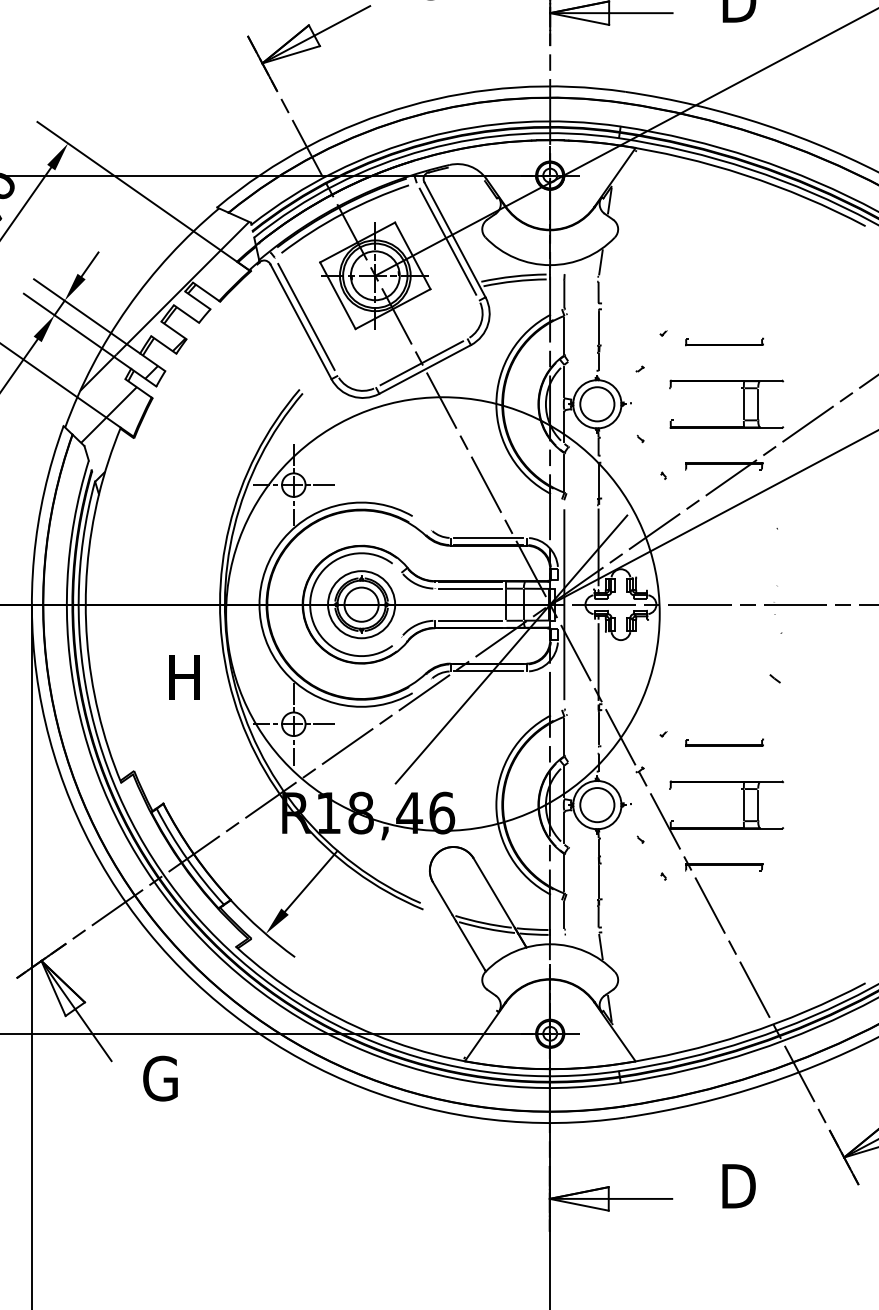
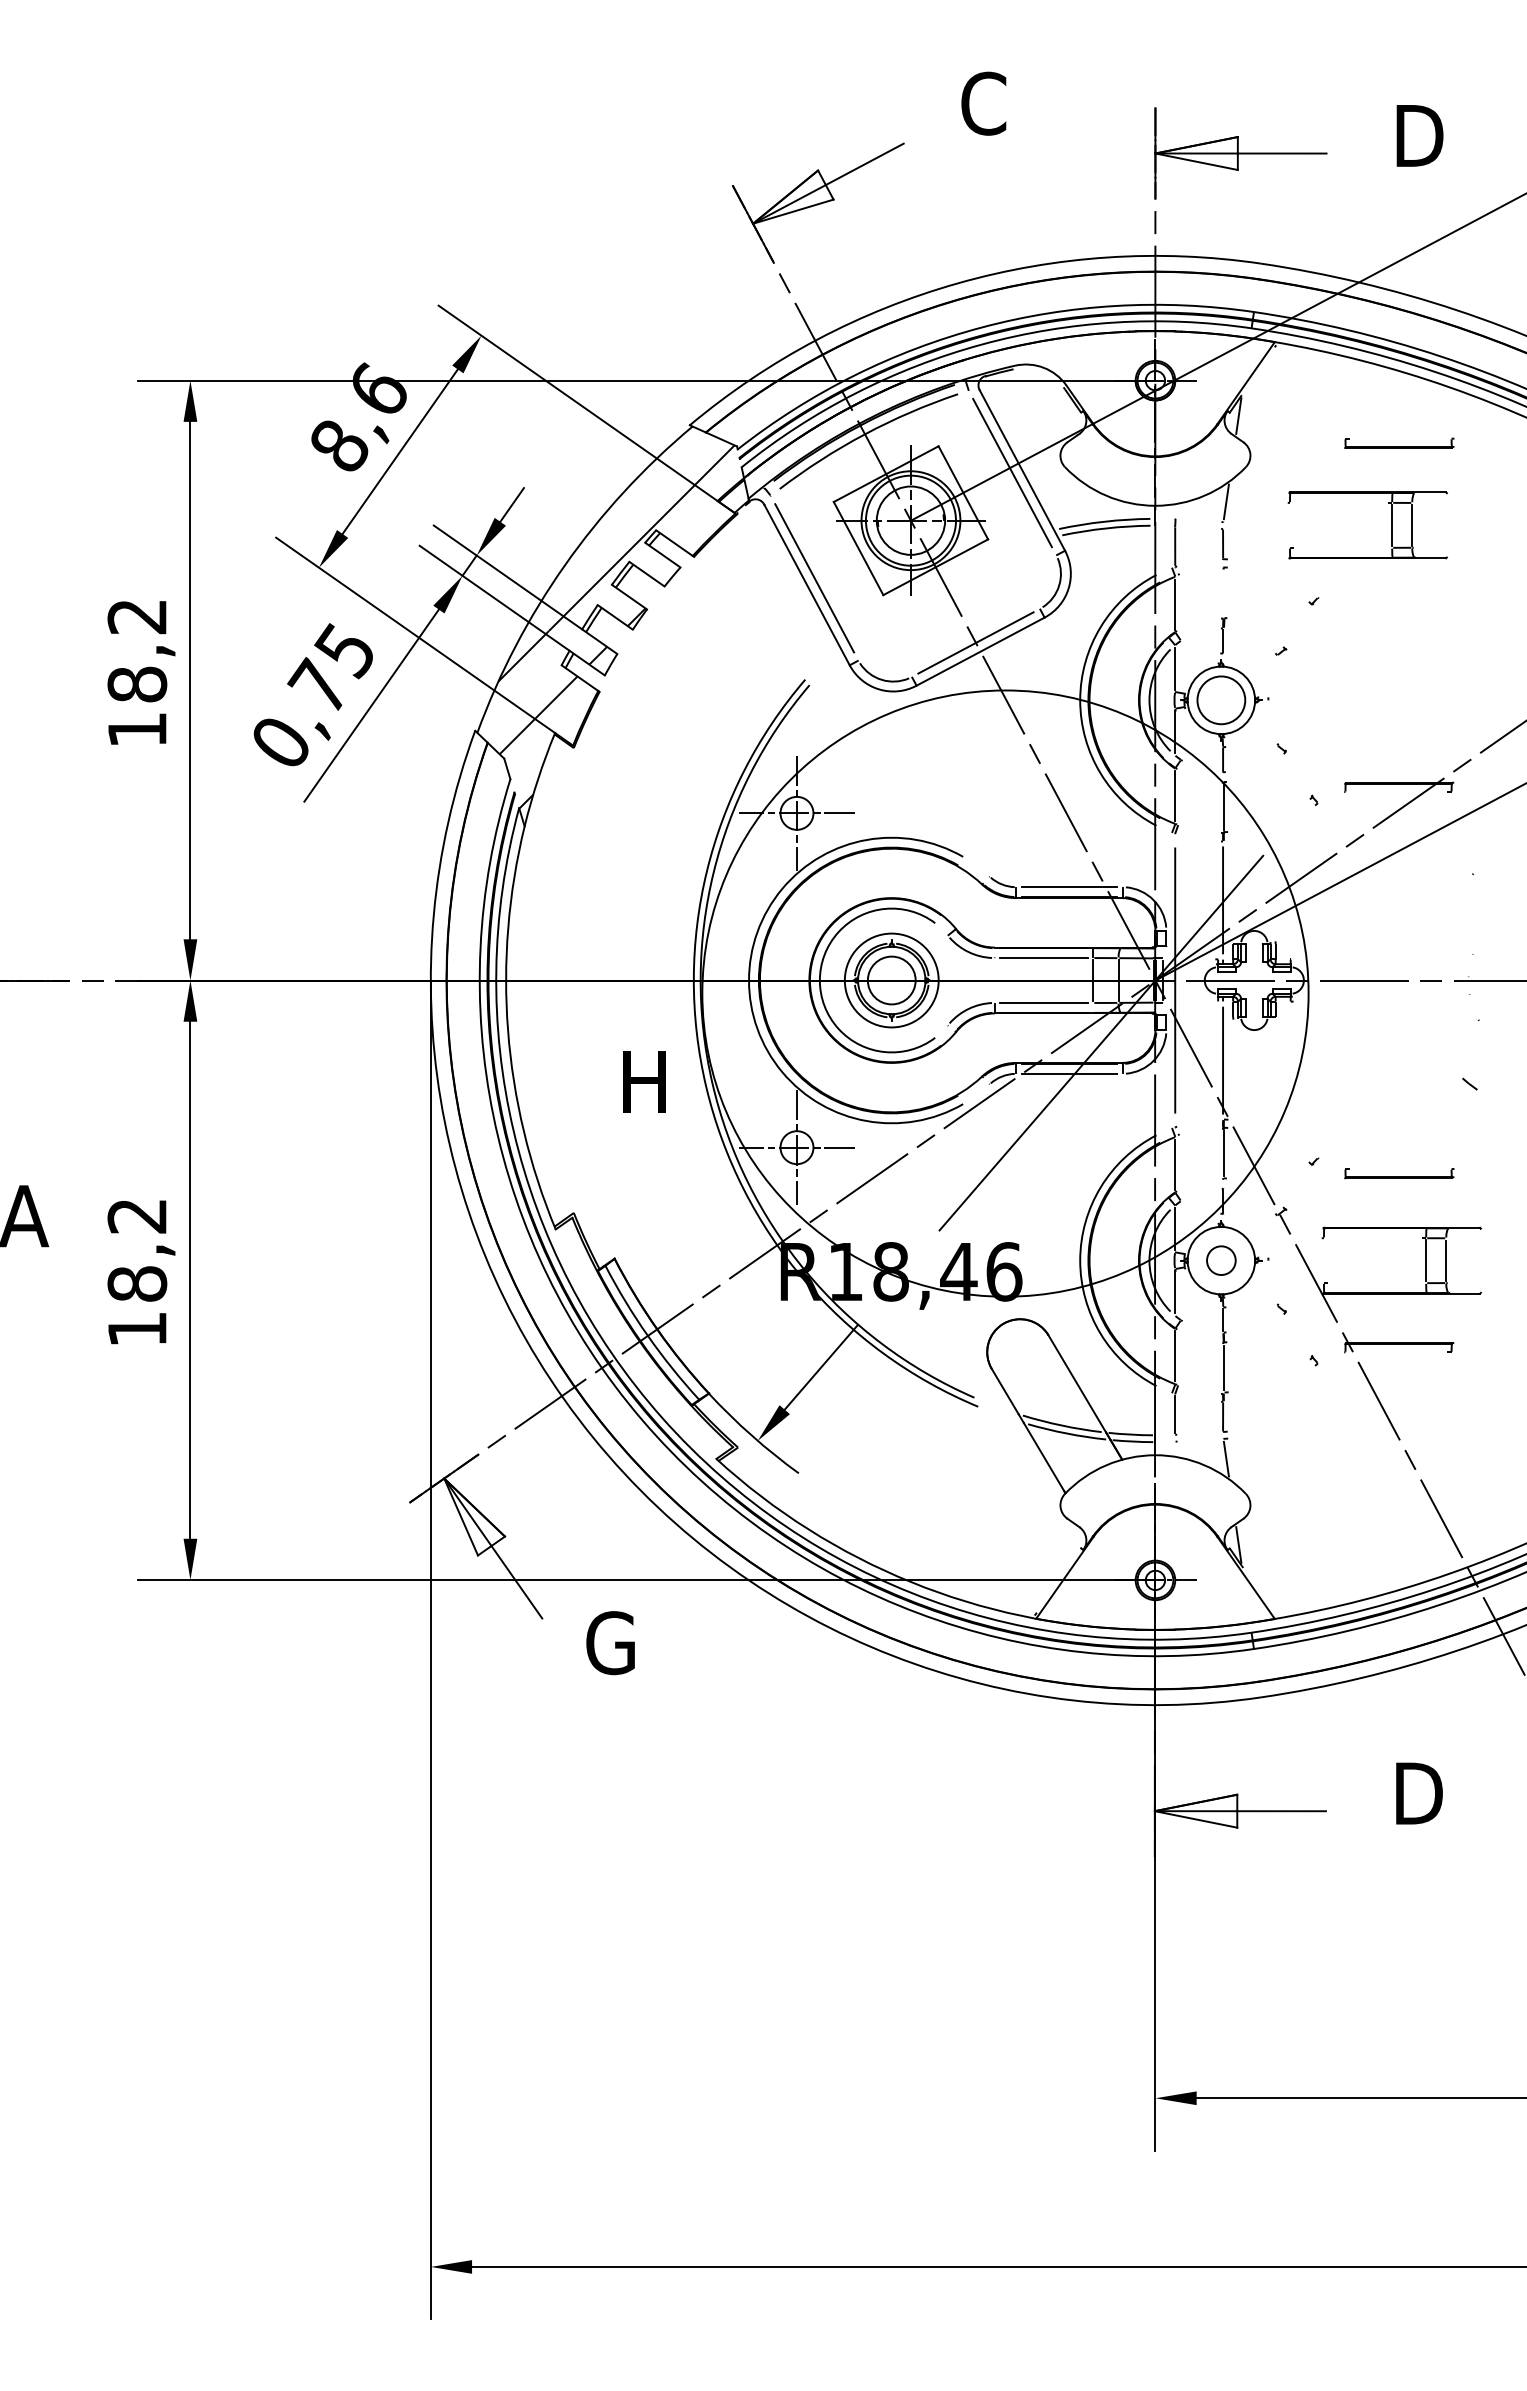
line: (598, 327) -> (1223, 593), removed
part: (724, 341) -> (1399, 442), moved
part: (743, 404) -> (1391, 525), moved
circle: (597, 804) -> (1221, 1260), size x0.6

